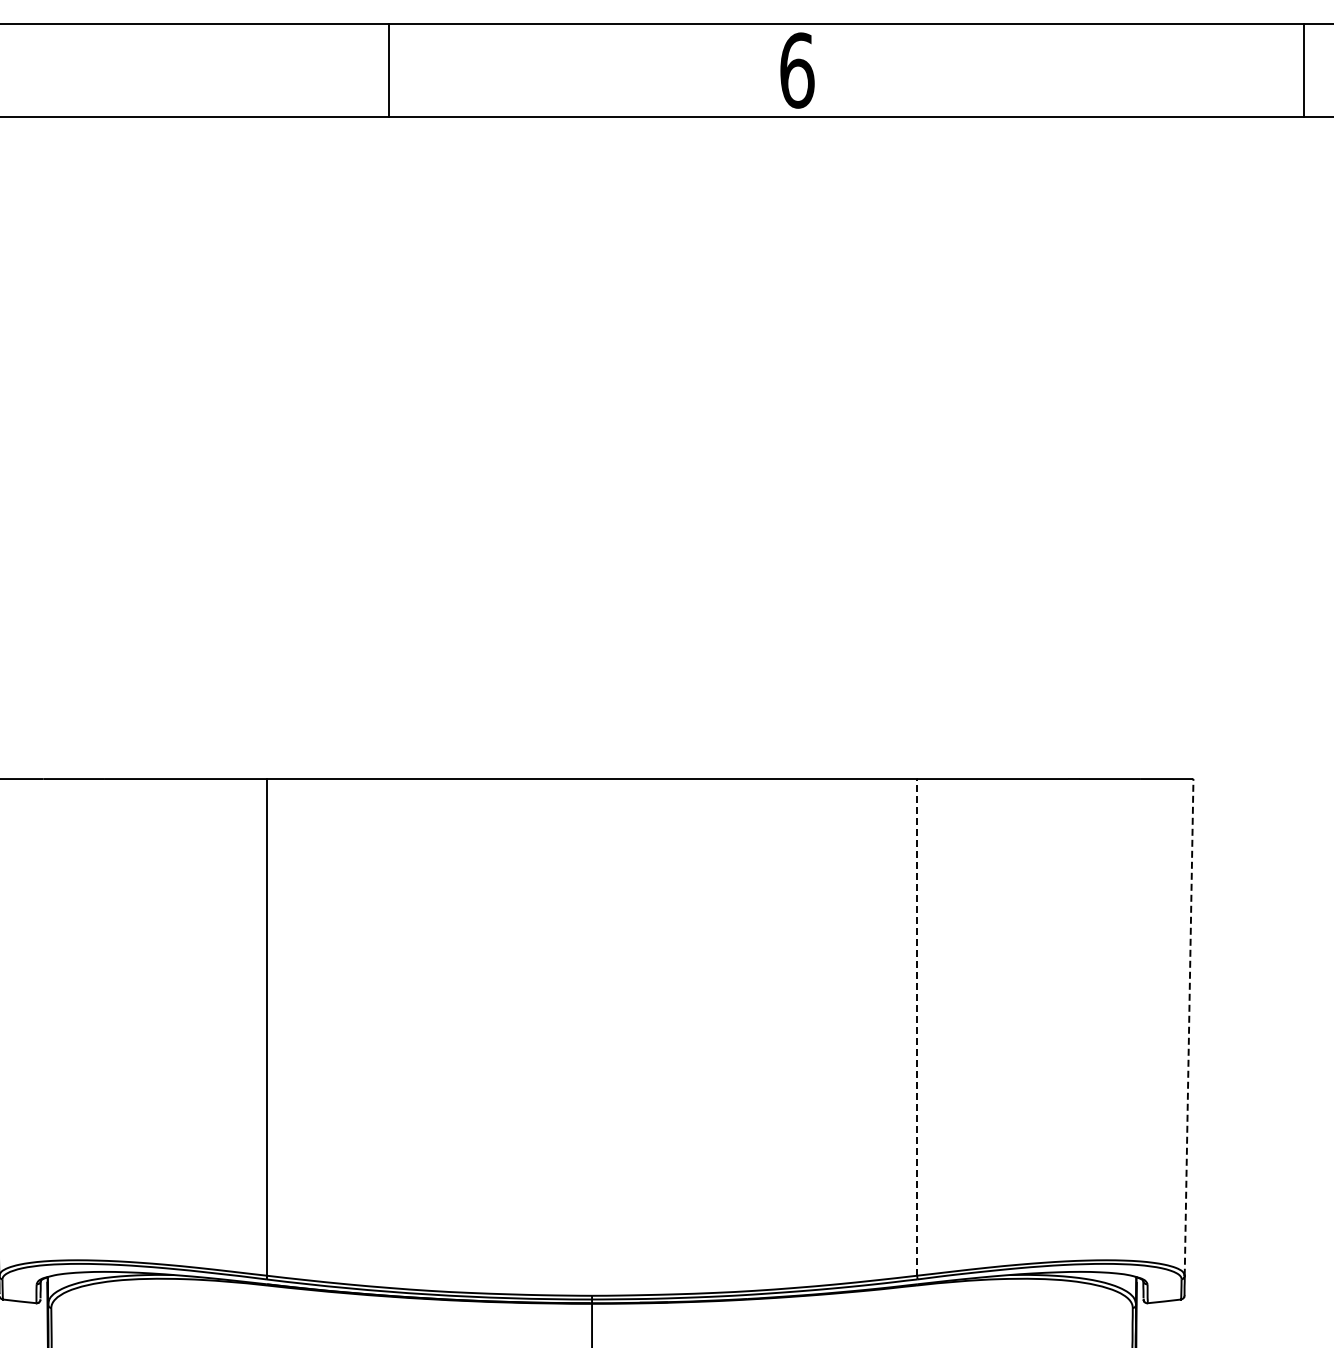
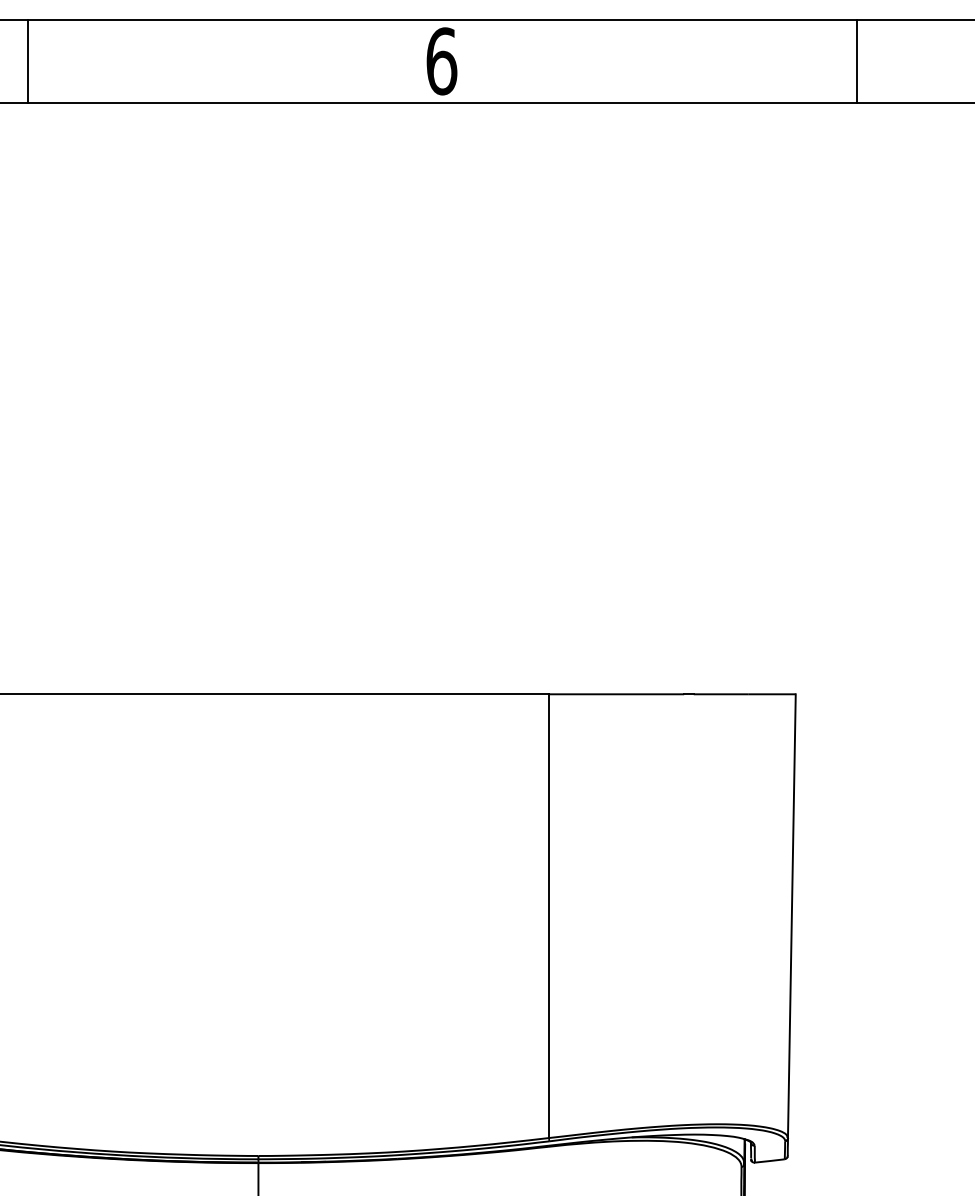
line: (389, 70) -> (28, 61), moved
line: (1304, 70) -> (857, 61), moved
line: (916, 1026) -> (548, 915), dashed -> solid
line: (1189, 1026) -> (792, 915), dashed -> solid

